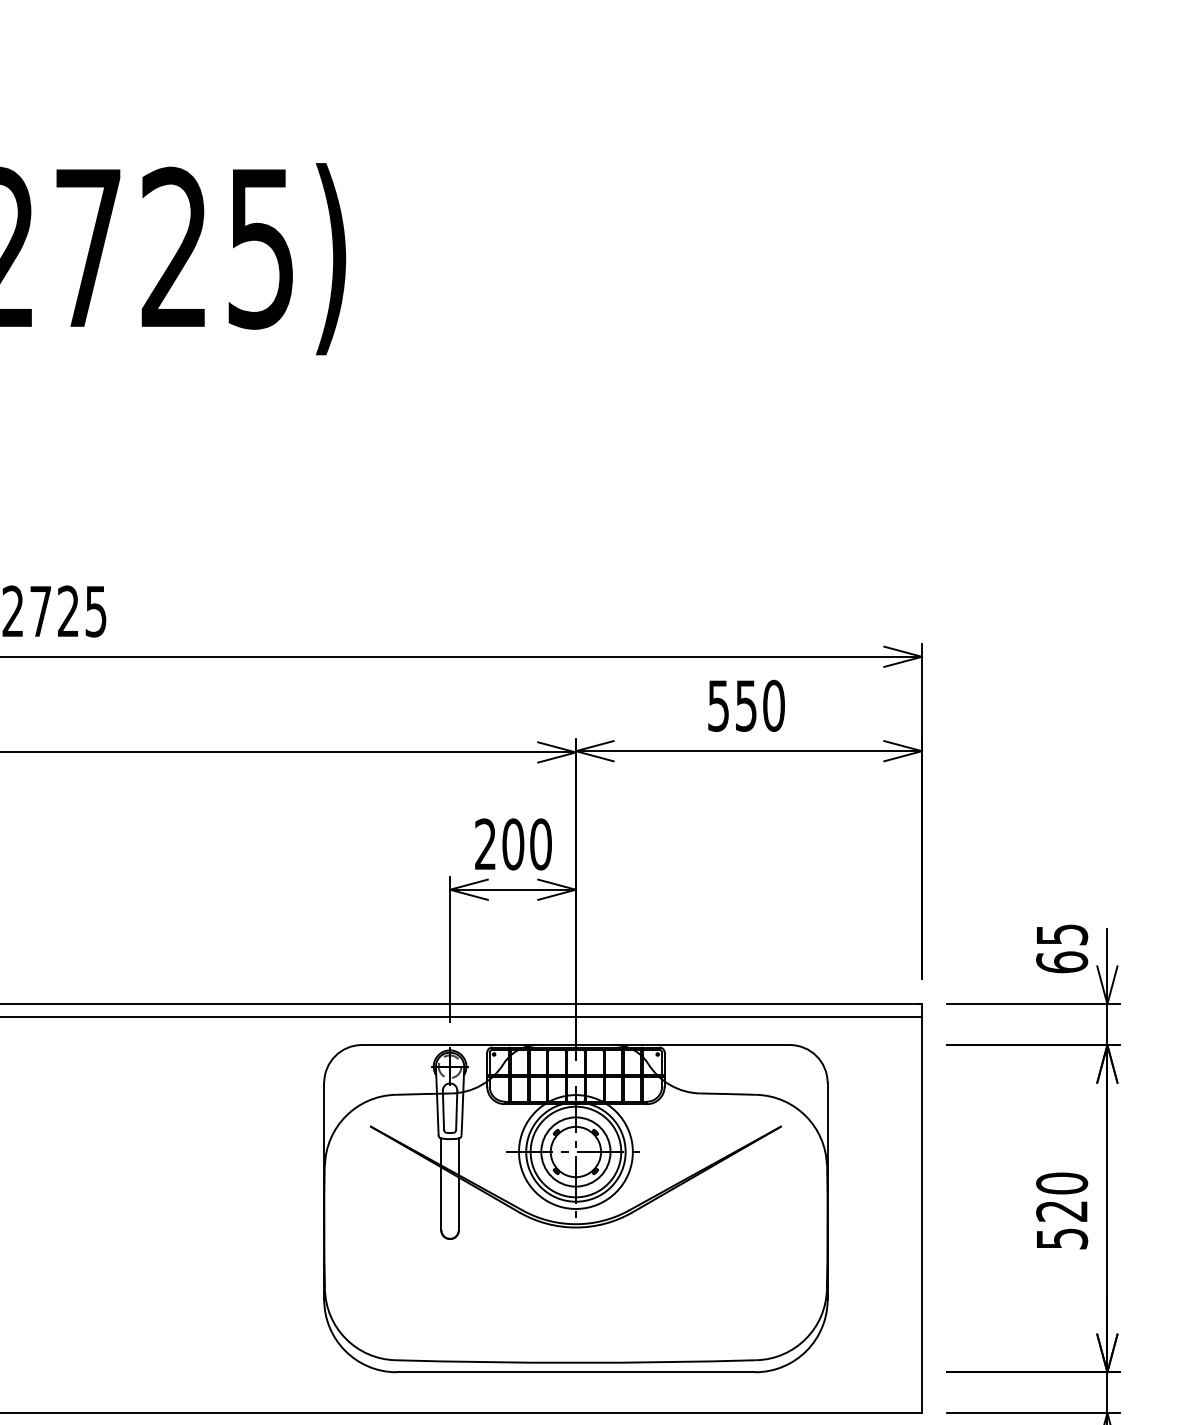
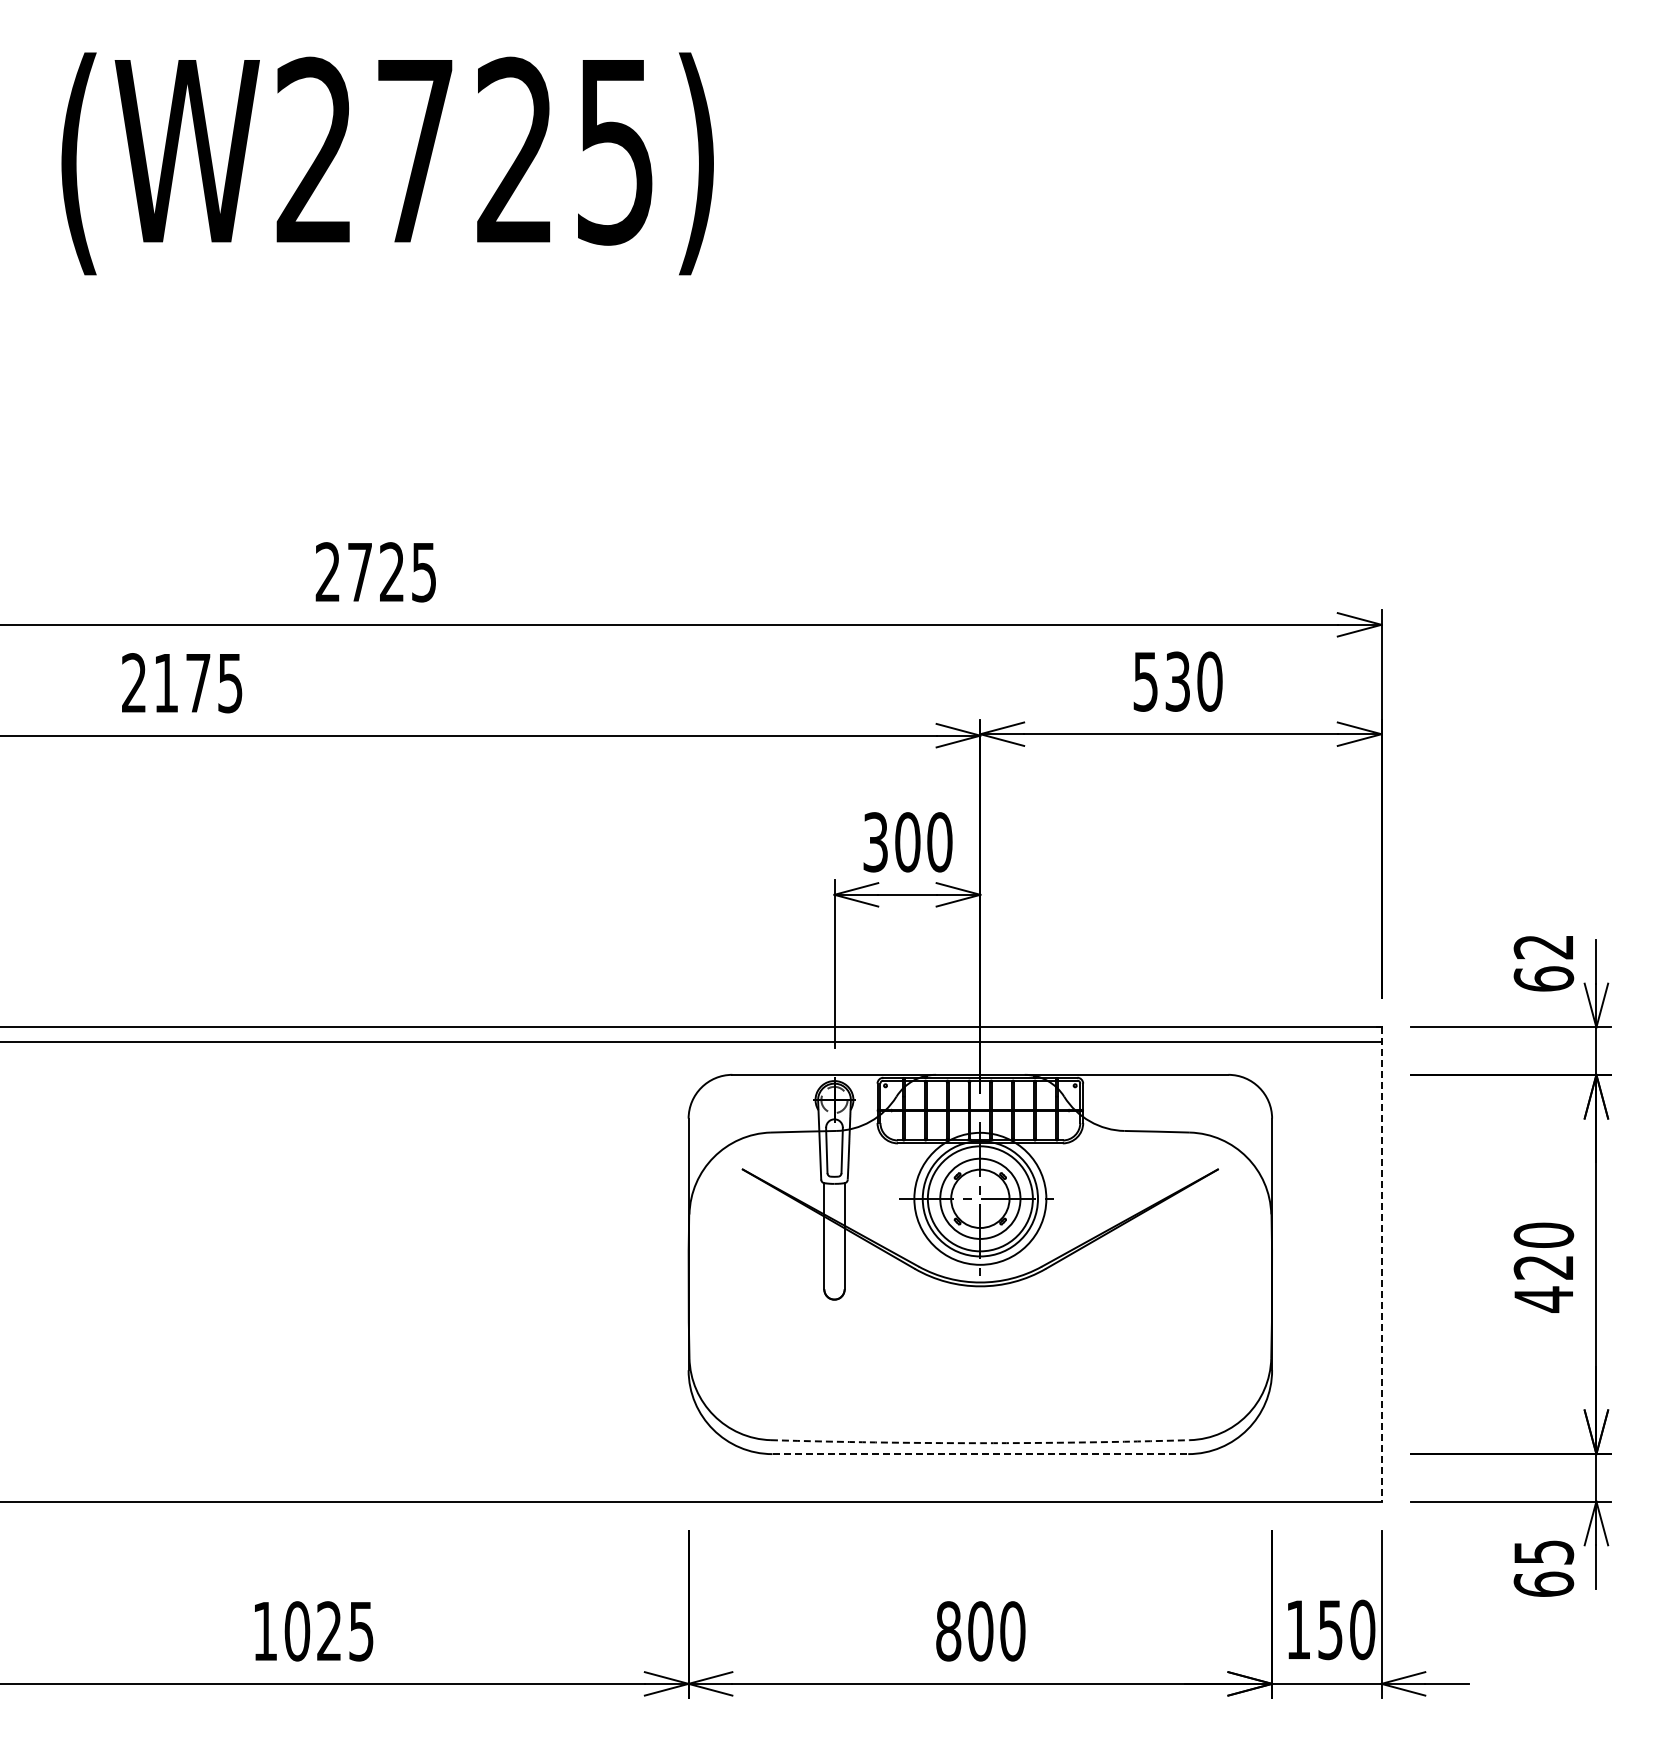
text: (745, 705) -> (1177, 681), 550 -> 530
text: (485, 844) -> (875, 842), 200 -> 300
text: (1061, 935) -> (1543, 947), 65 -> 62
line: (921, 1208) -> (1381, 1264), solid -> dashed
text: (1062, 1238) -> (1544, 1299), 520 -> 420
arc: (576, 1363) -> (980, 1443), solid -> dashed
line: (576, 1372) -> (980, 1454), solid -> dashed

